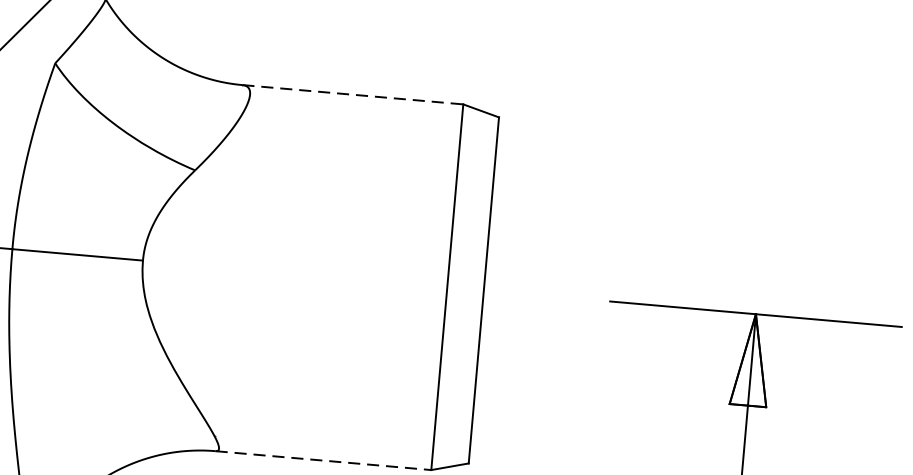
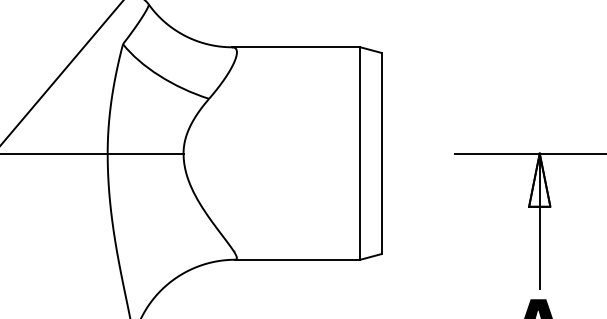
line: (353, 95) -> (296, 47), dashed -> solid
line: (323, 460) -> (297, 259), dashed -> solid

